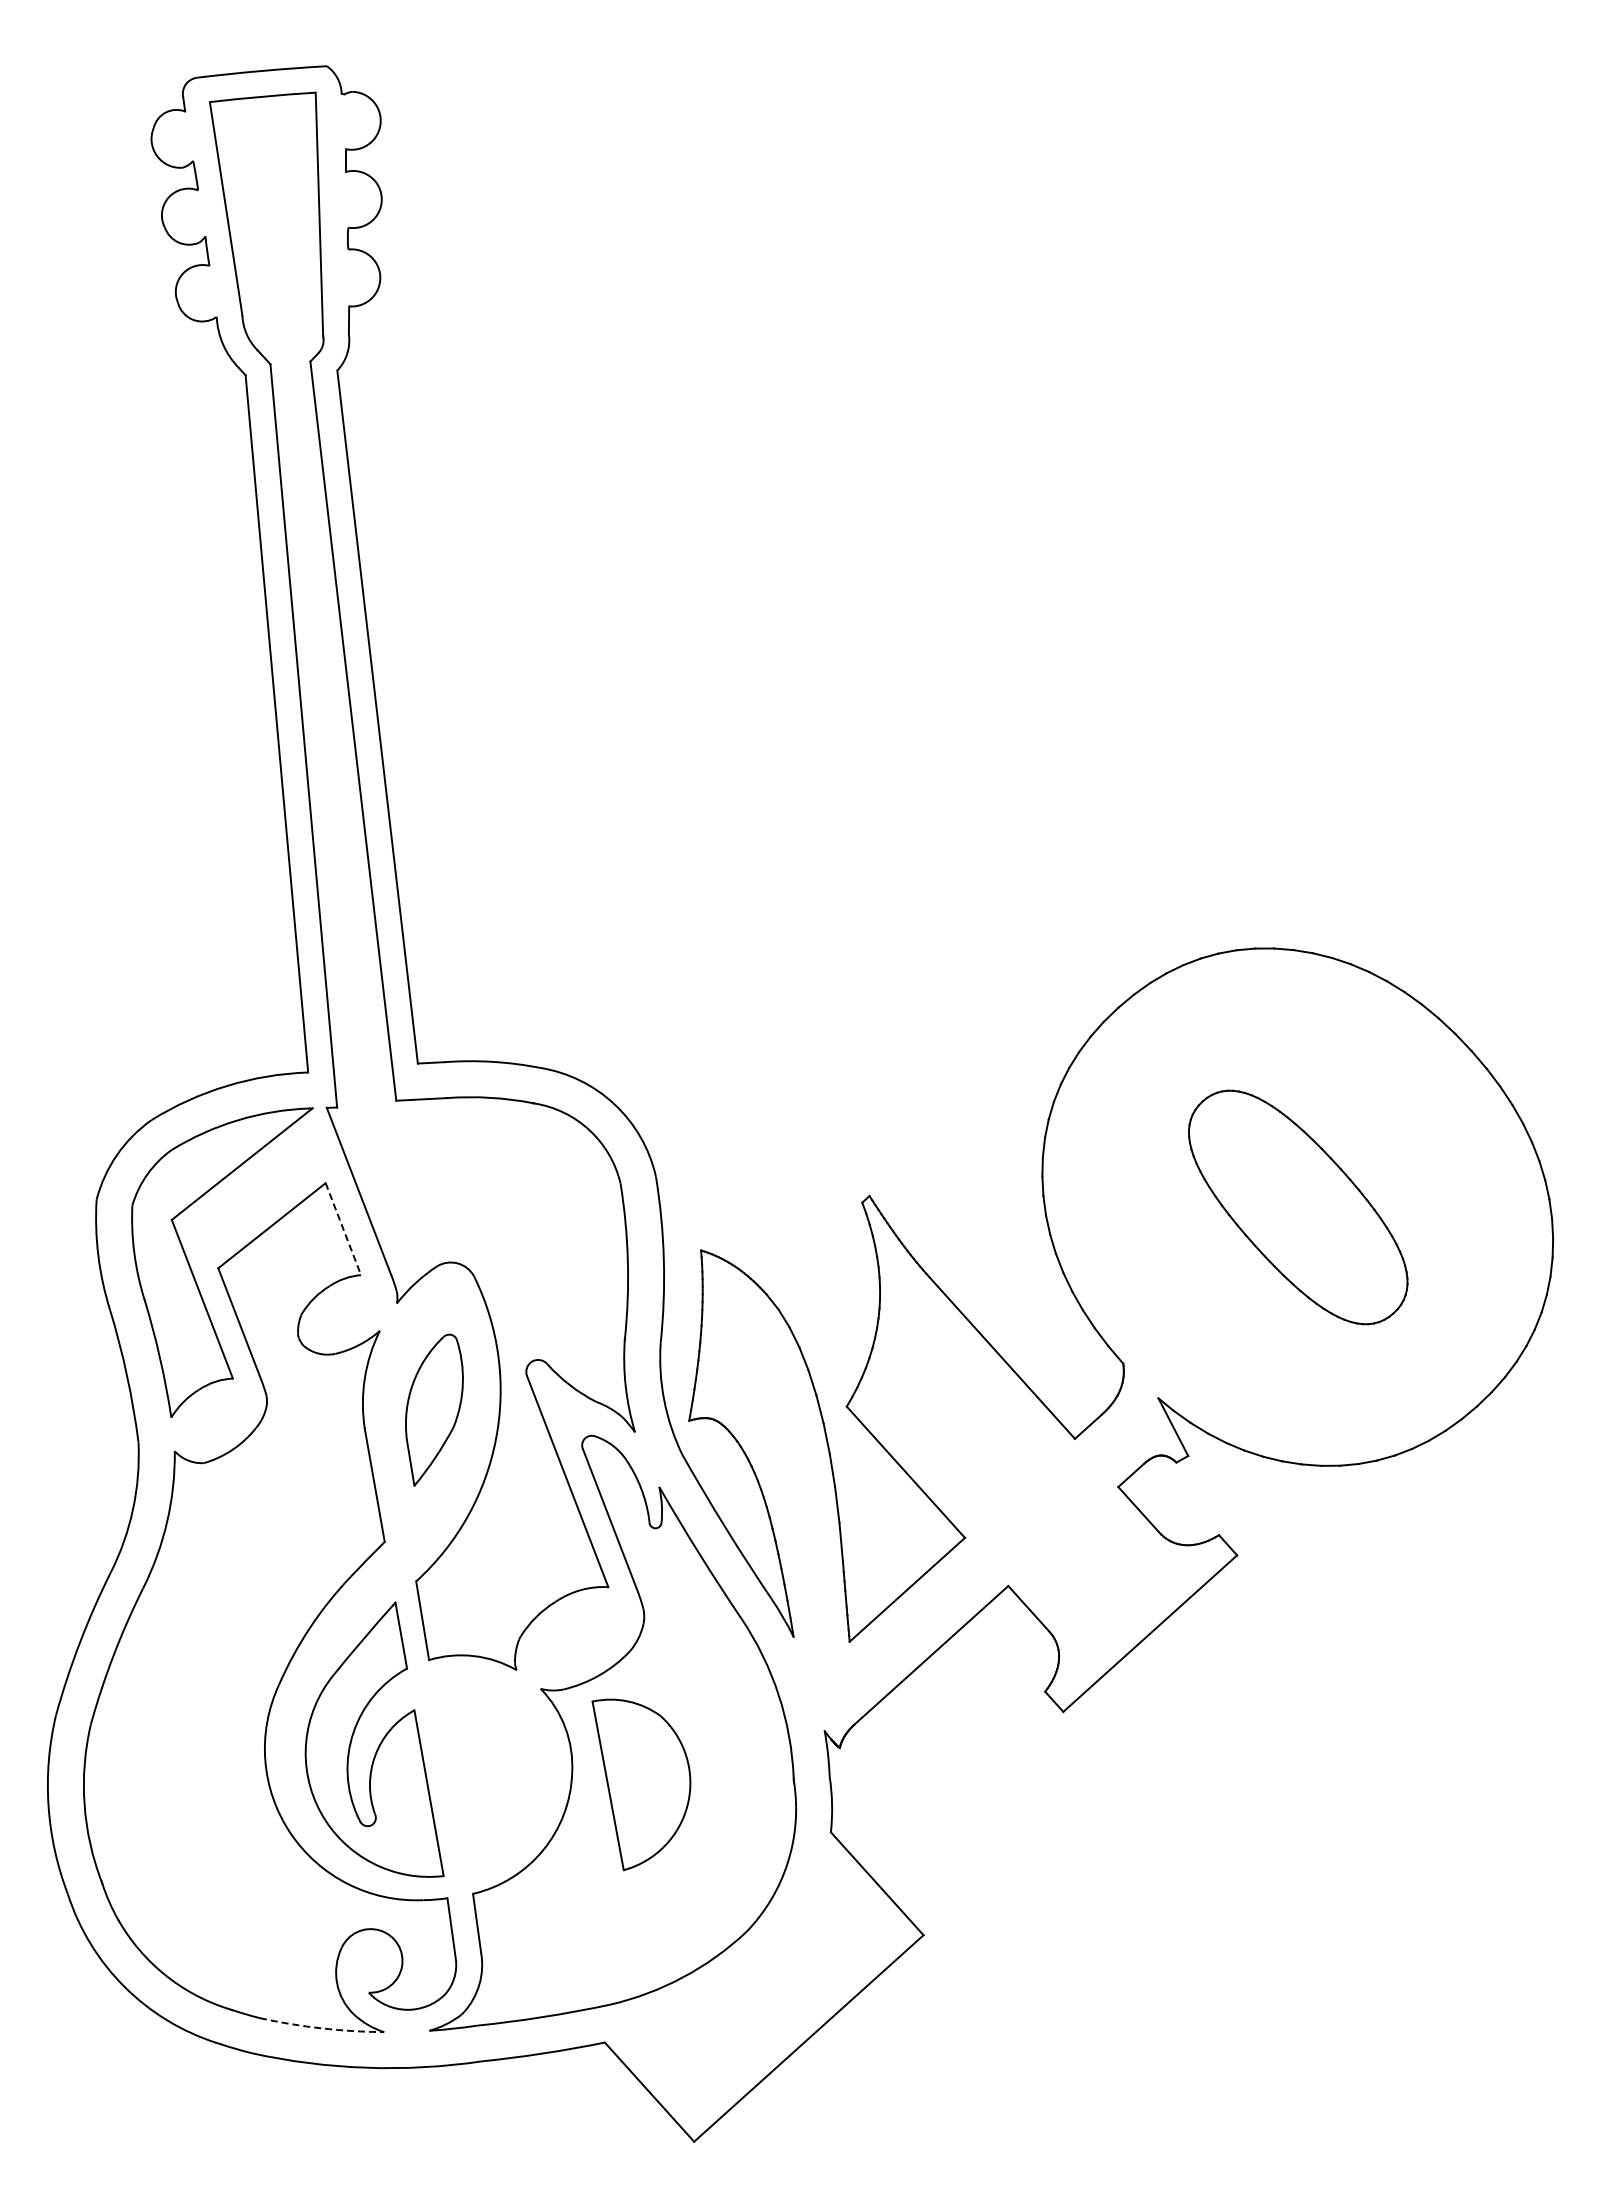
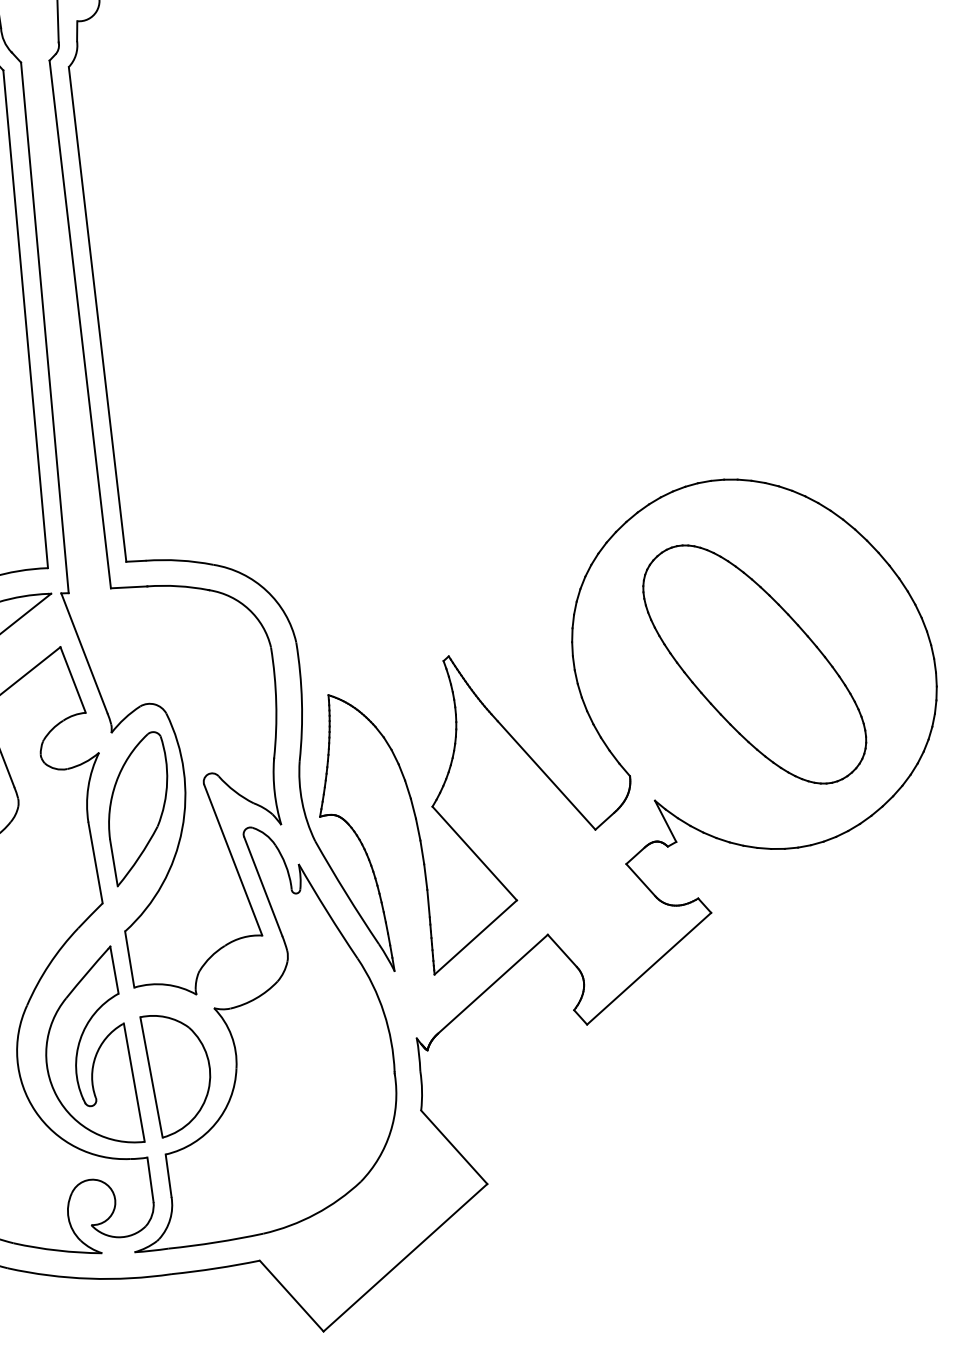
part: (1298, 1207) -> (755, 664), size x1.43
line: (343, 1229) -> (73, 680), dashed -> solid
part: (434, 1410) -> (138, 809), size x1.43
part: (641, 1784) -> (175, 1076), moved
arc: (321, 2028) -> (57, 1250), dashed -> solid

